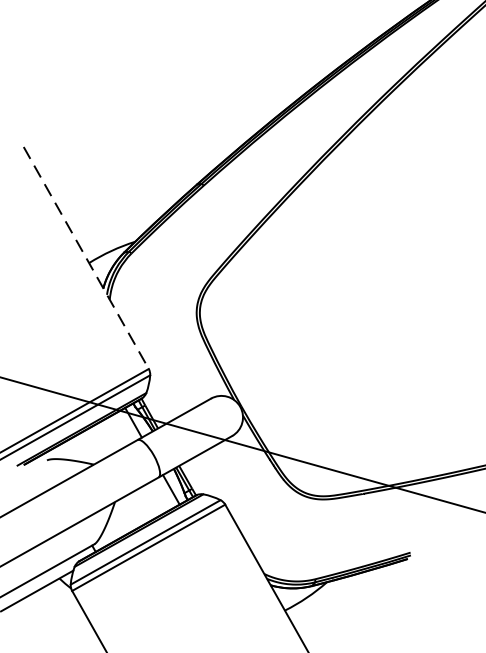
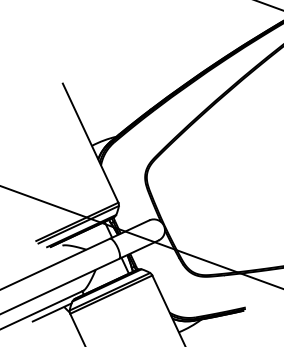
line: (86, 258) -> (90, 143), dashed -> solid

